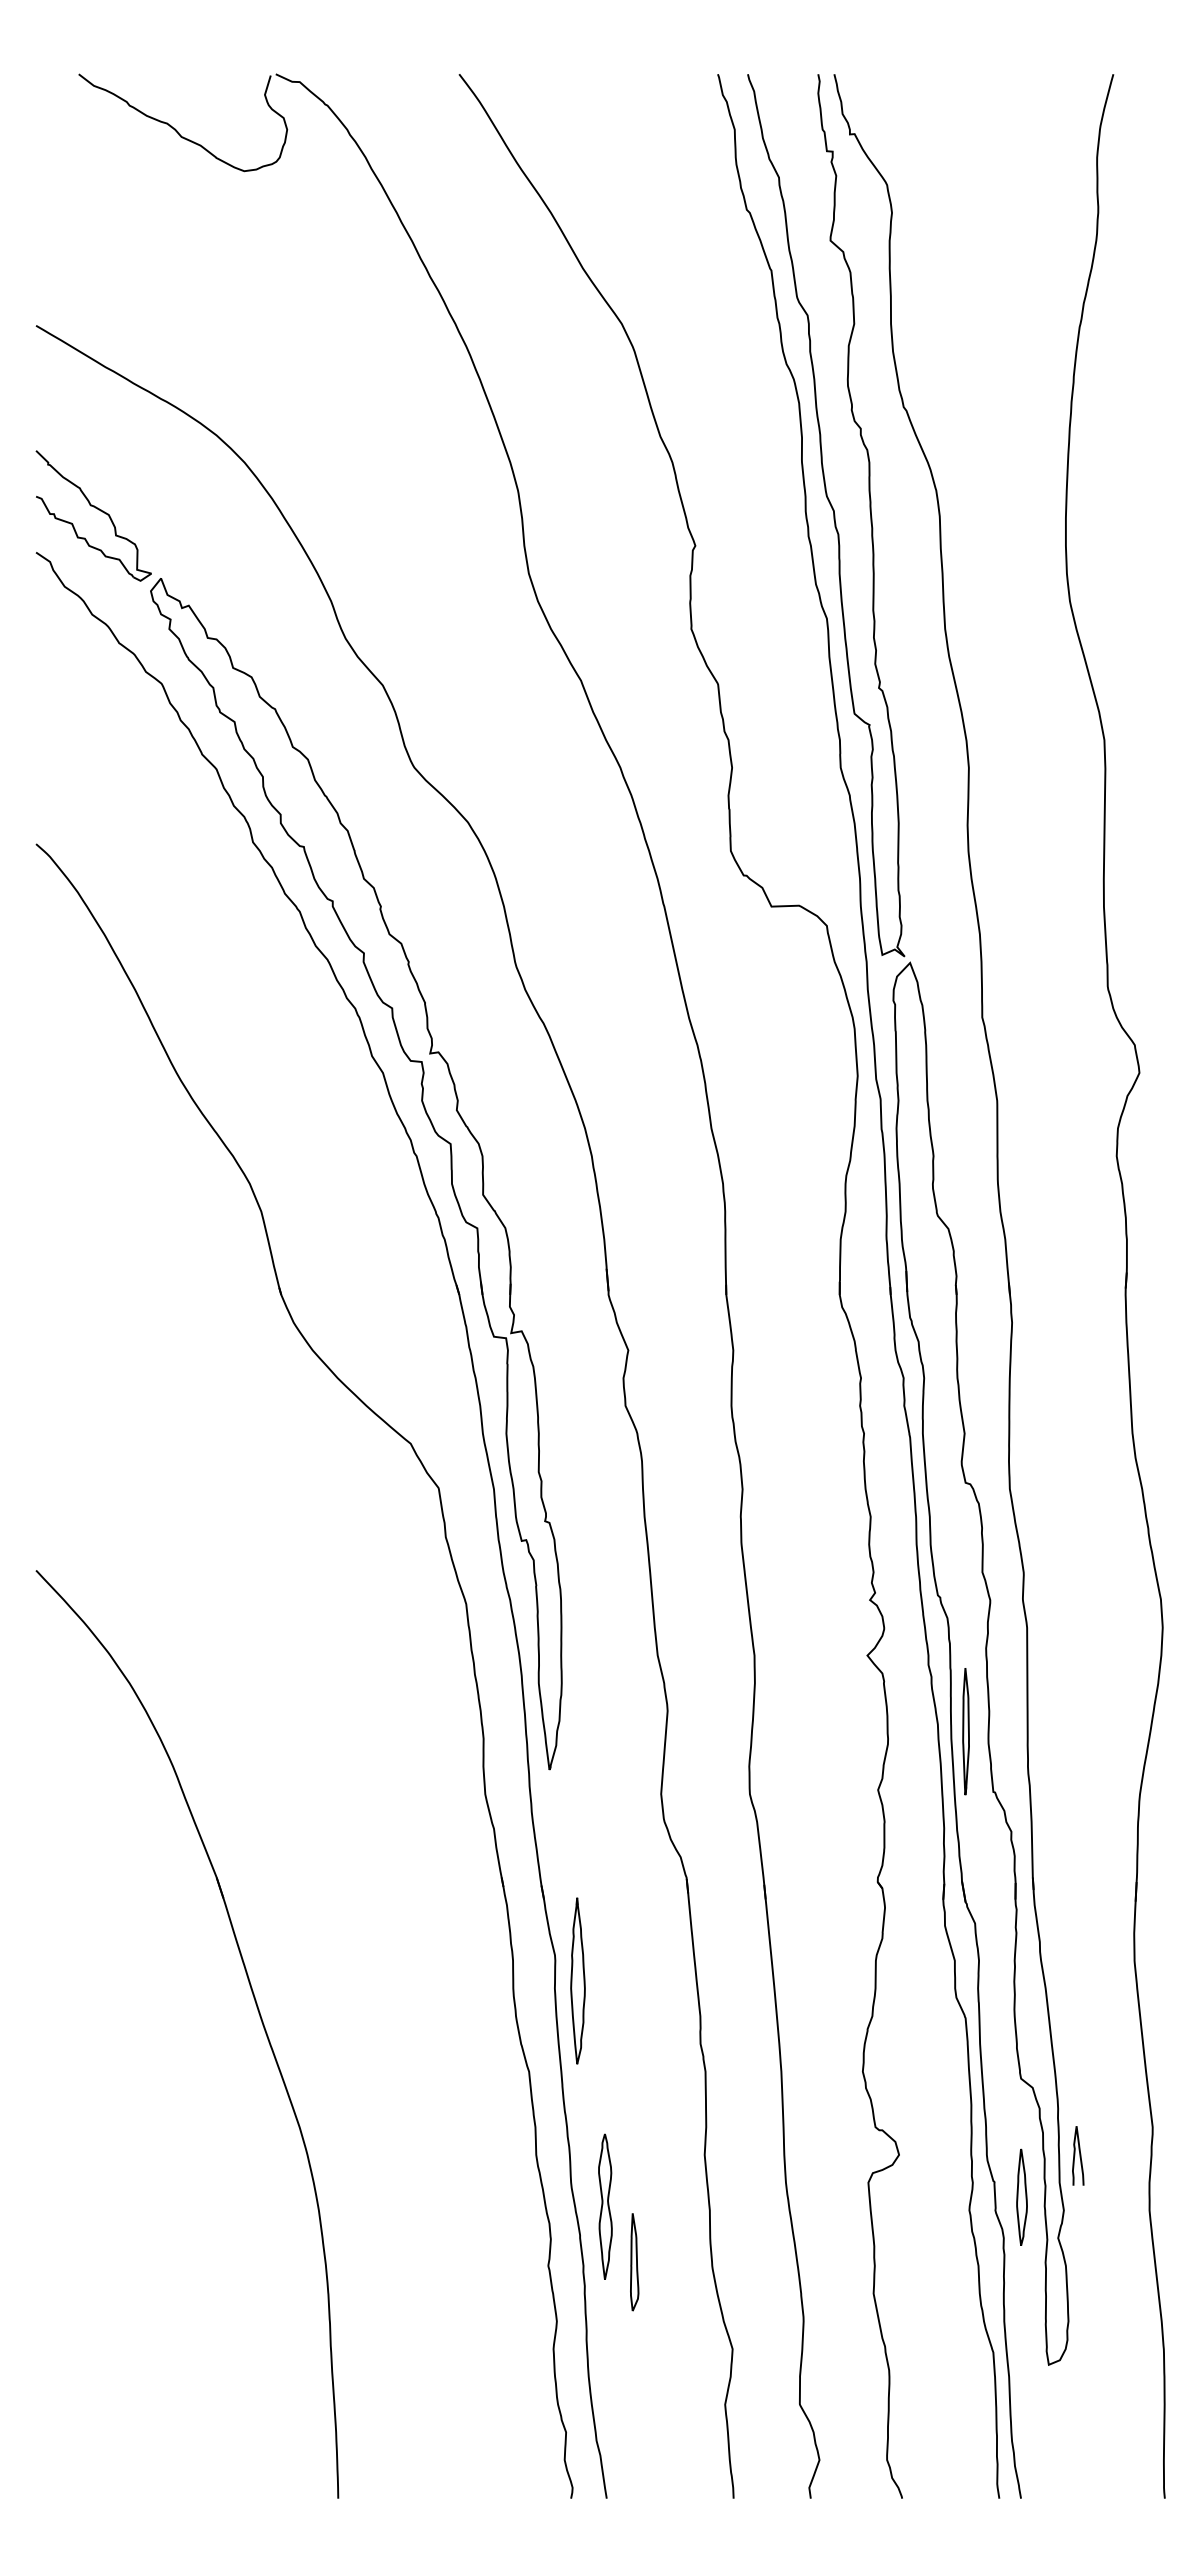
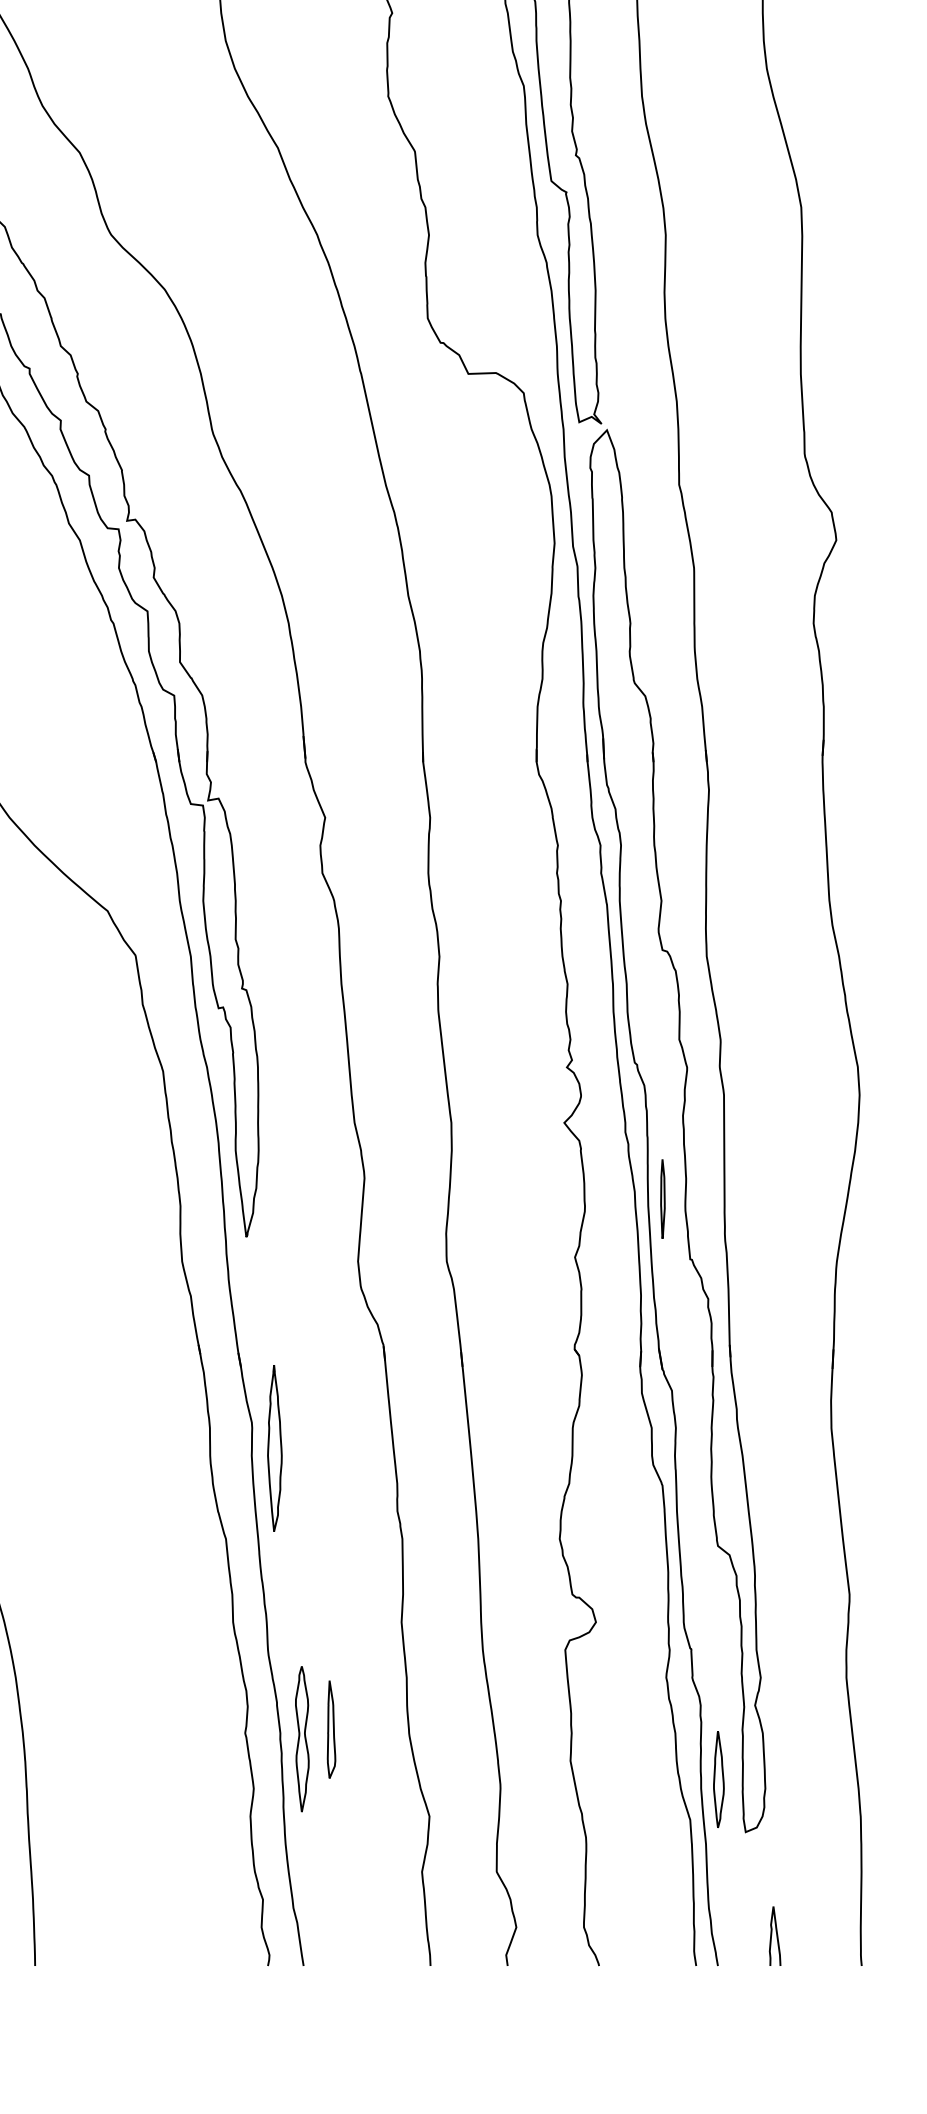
part: (965, 1731) -> (662, 1198), size x0.62
curve: (1079, 2155) -> (776, 1935), moved
part: (1021, 2196) -> (718, 1778), moved
part: (605, 2206) -> (302, 1738), moved

